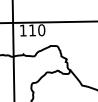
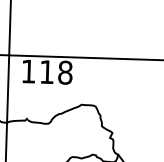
text: (41, 30) -> (64, 73), 110 -> 118

